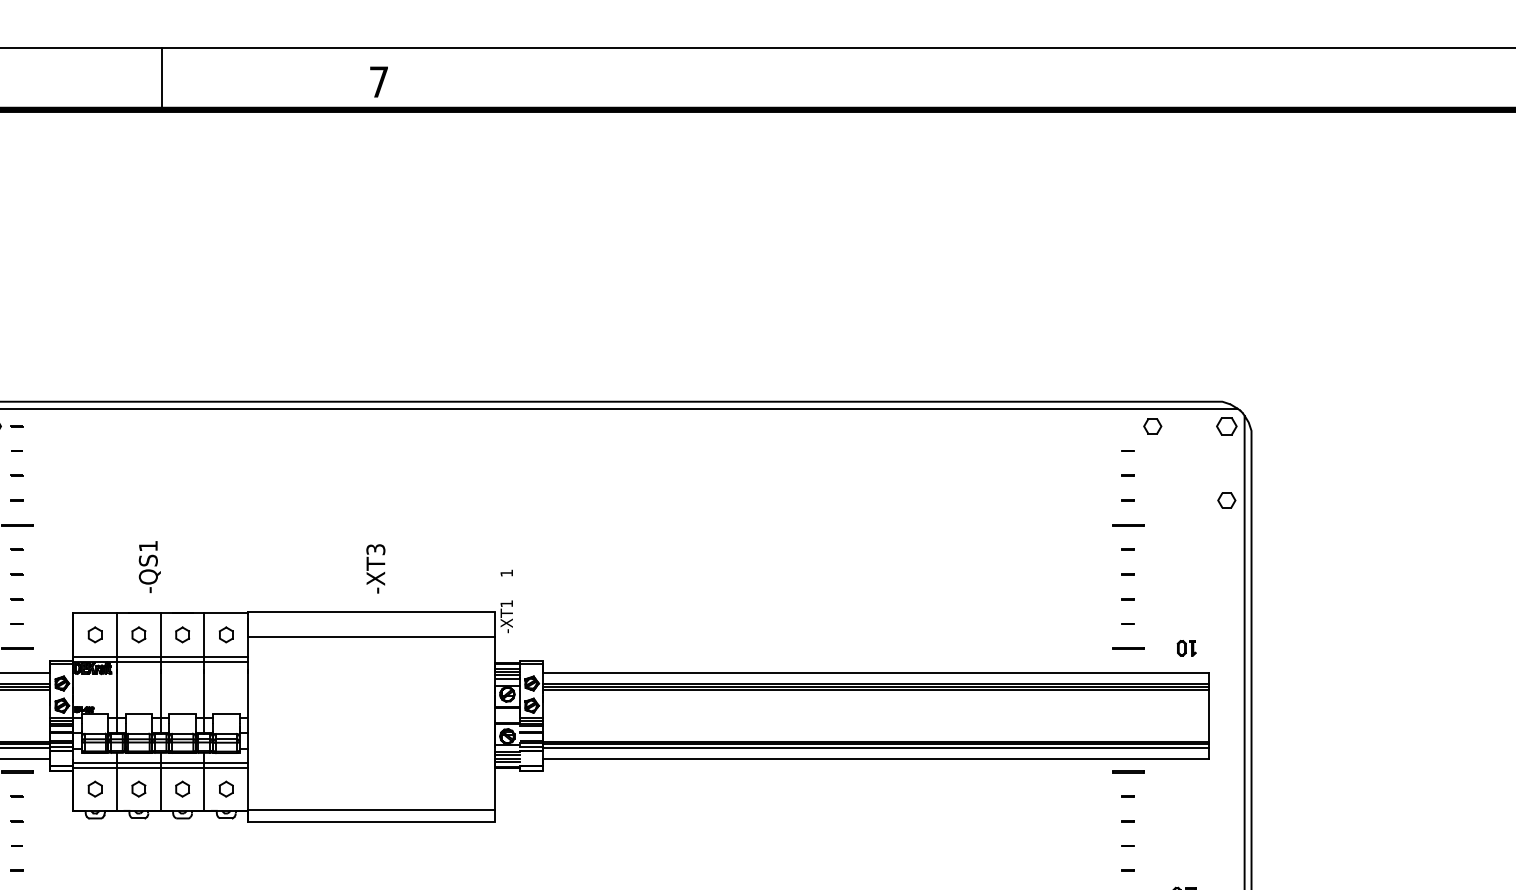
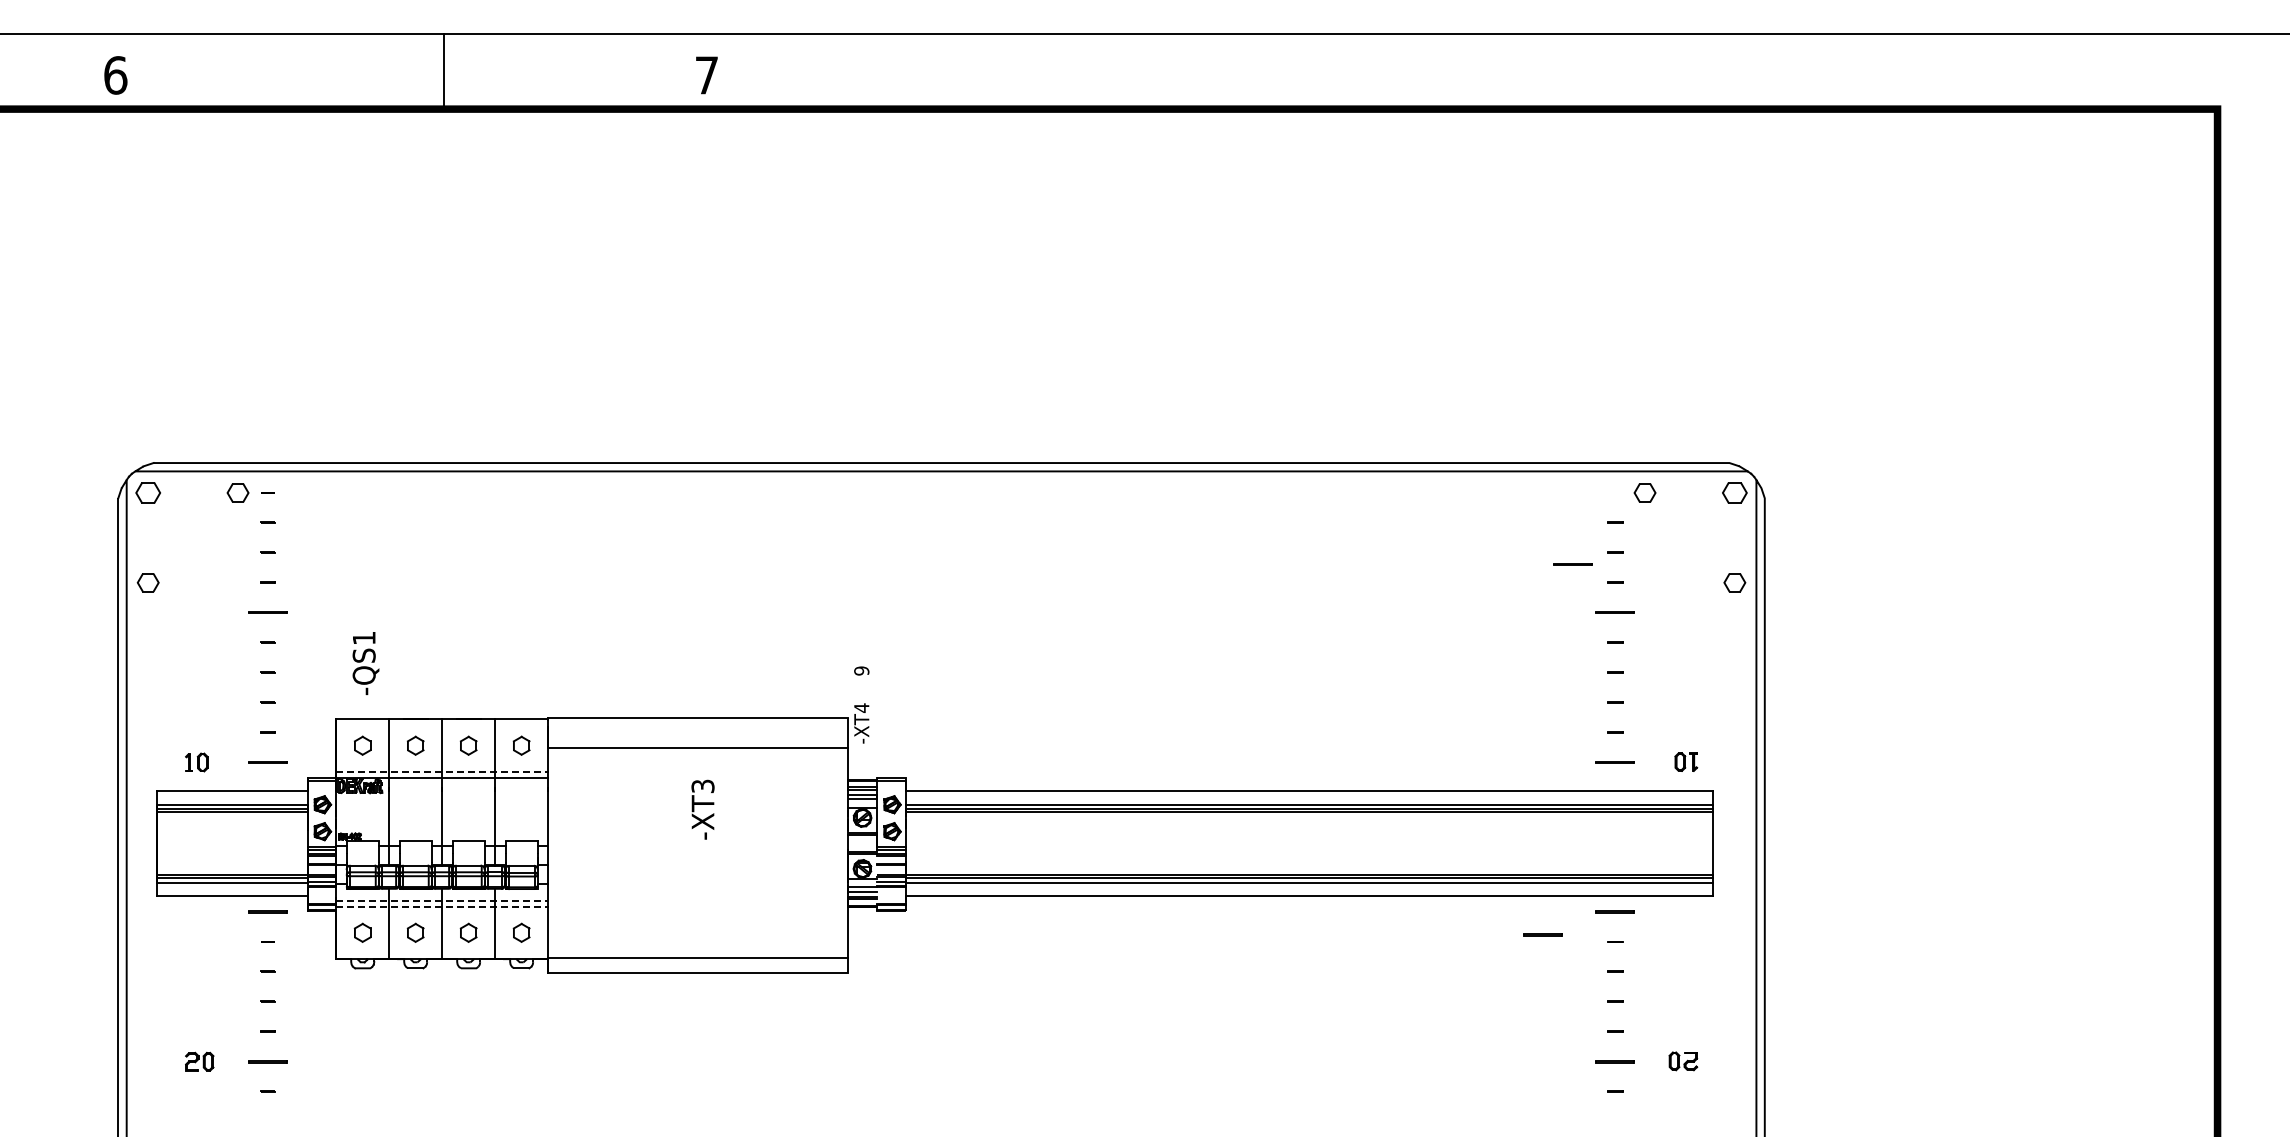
line: (1092, 485) -> (1572, 564), added
text: (149, 567) -> (365, 663), moved
text: (375, 568) -> (702, 809), moved
text: (506, 572) -> (861, 670), 1 -> 9
text: (506, 603) -> (861, 707), -XT1 -> -XT4
line: (161, 656) -> (442, 772), solid -> dashed
line: (161, 763) -> (442, 901), solid -> dashed
line: (161, 768) -> (442, 907), solid -> dashed
line: (1068, 790) -> (1542, 934), added

